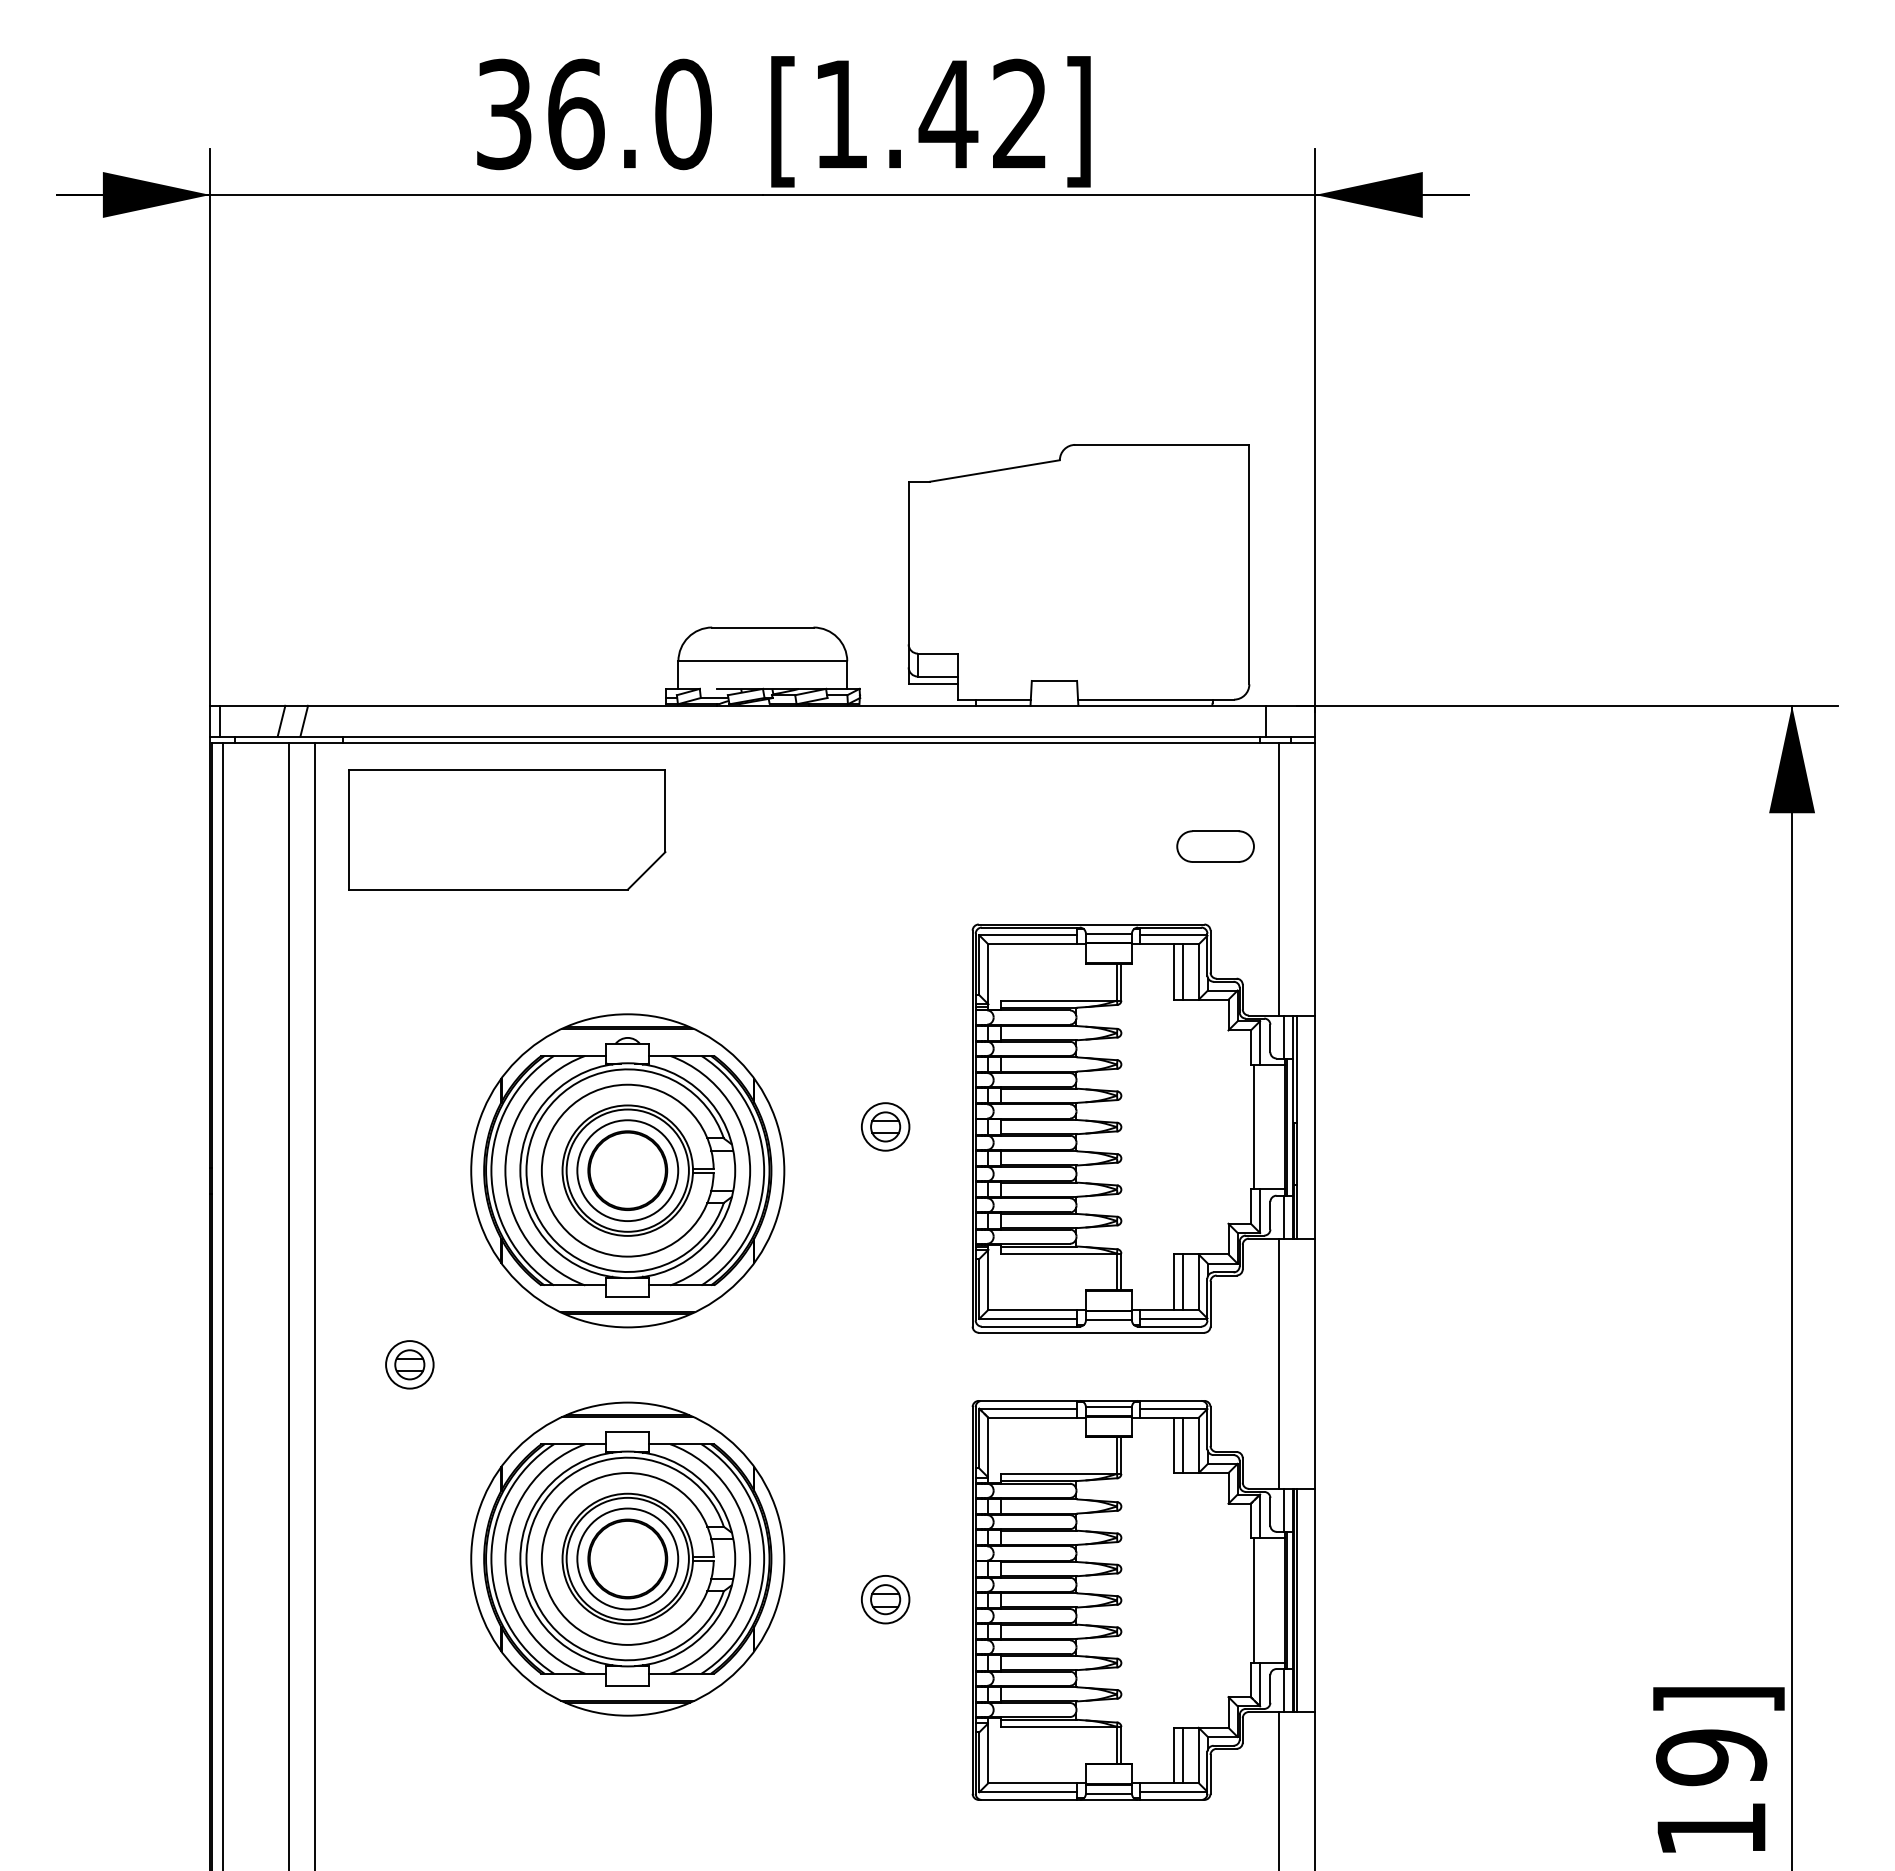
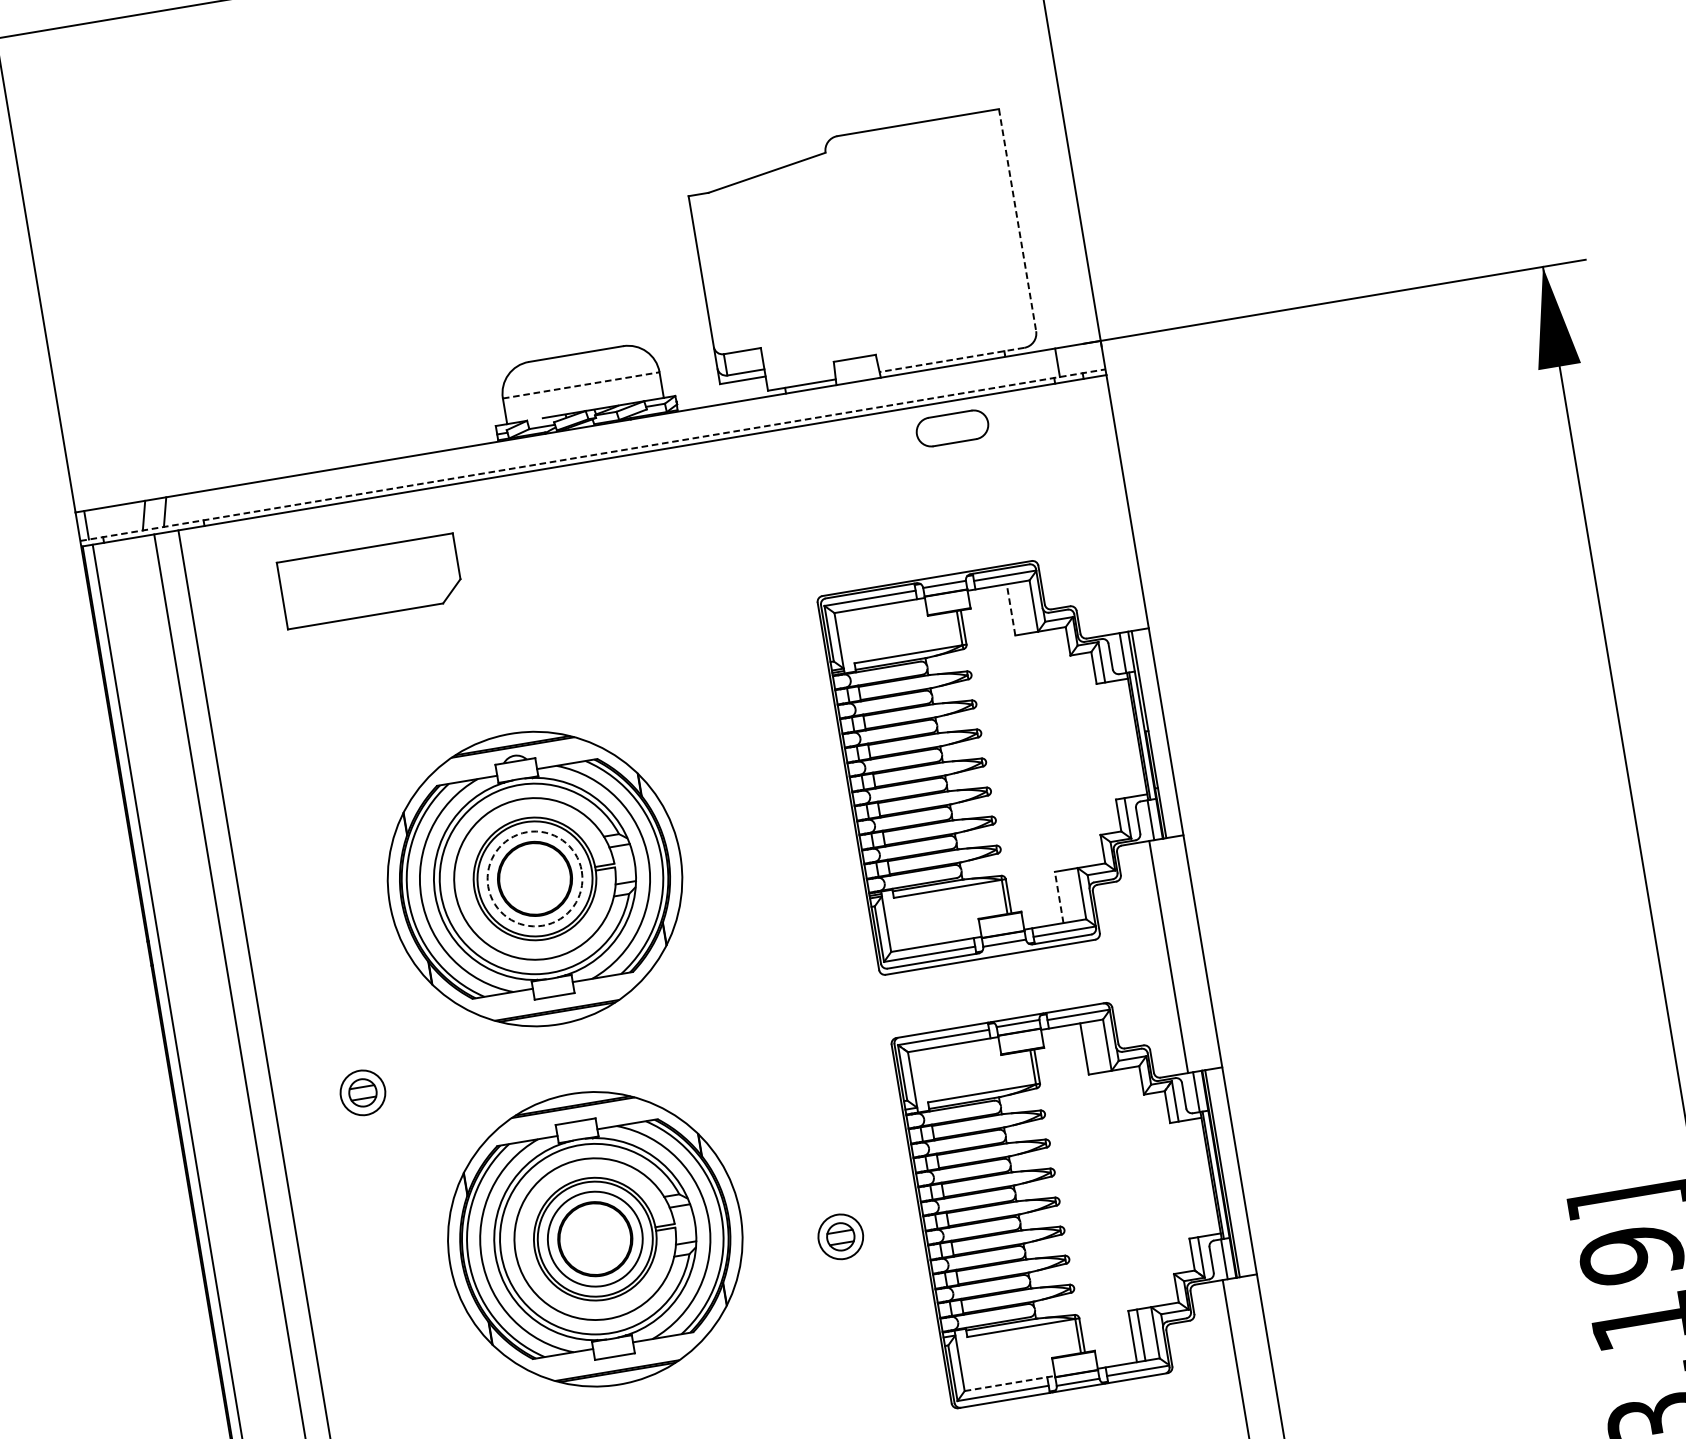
line: (1249, 564) -> (1017, 220), solid -> dashed
line: (763, 661) -> (581, 385), solid -> dashed
line: (1156, 699) -> (952, 359), solid -> dashed
line: (762, 736) -> (592, 455), solid -> dashed
part: (507, 829) -> (370, 581), size x0.6
part: (1215, 846) -> (952, 428), moved
line: (1278, 878) -> (1093, 506), removed
line: (1183, 971) -> (1019, 607), removed
line: (1174, 972) -> (1011, 610), solid -> dashed
part: (885, 1126) -> (767, 797), removed
line: (1253, 1126) -> (1108, 740), removed
circle: (627, 1170) -> (534, 878), solid -> dashed
line: (1183, 1281) -> (1067, 895), removed
line: (1174, 1282) -> (1059, 897), solid -> dashed
line: (1183, 1445) -> (1093, 1047), removed
line: (1253, 1600) -> (1182, 1180), removed
line: (1037, 1783) -> (1010, 1383), solid -> dashed

